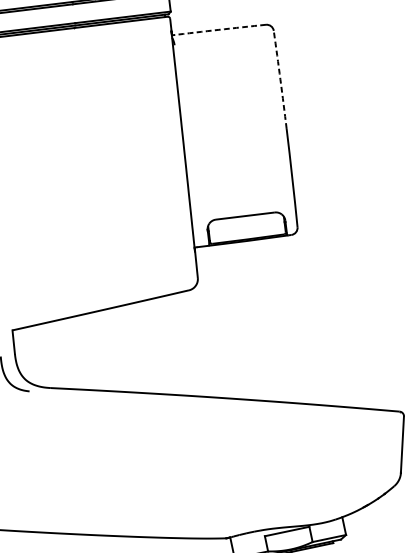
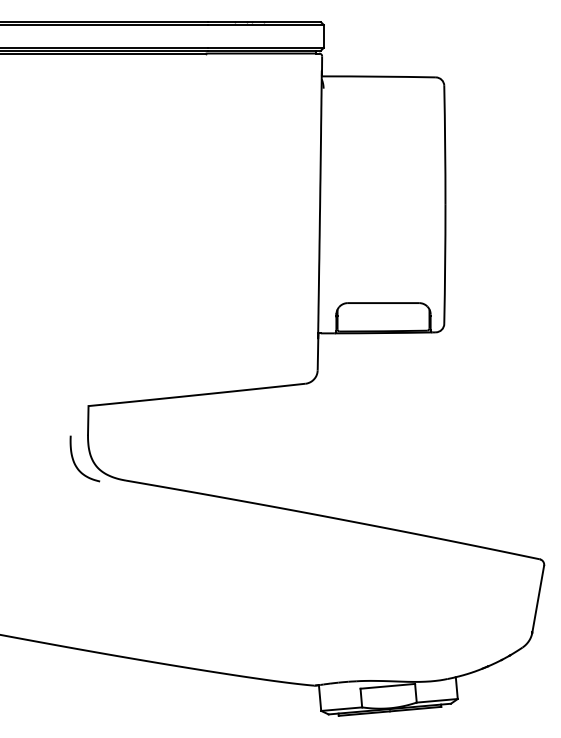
arc: (218, 29) -> (378, 76), dashed -> solid
arc: (280, 79) -> (445, 145), dashed -> solid

